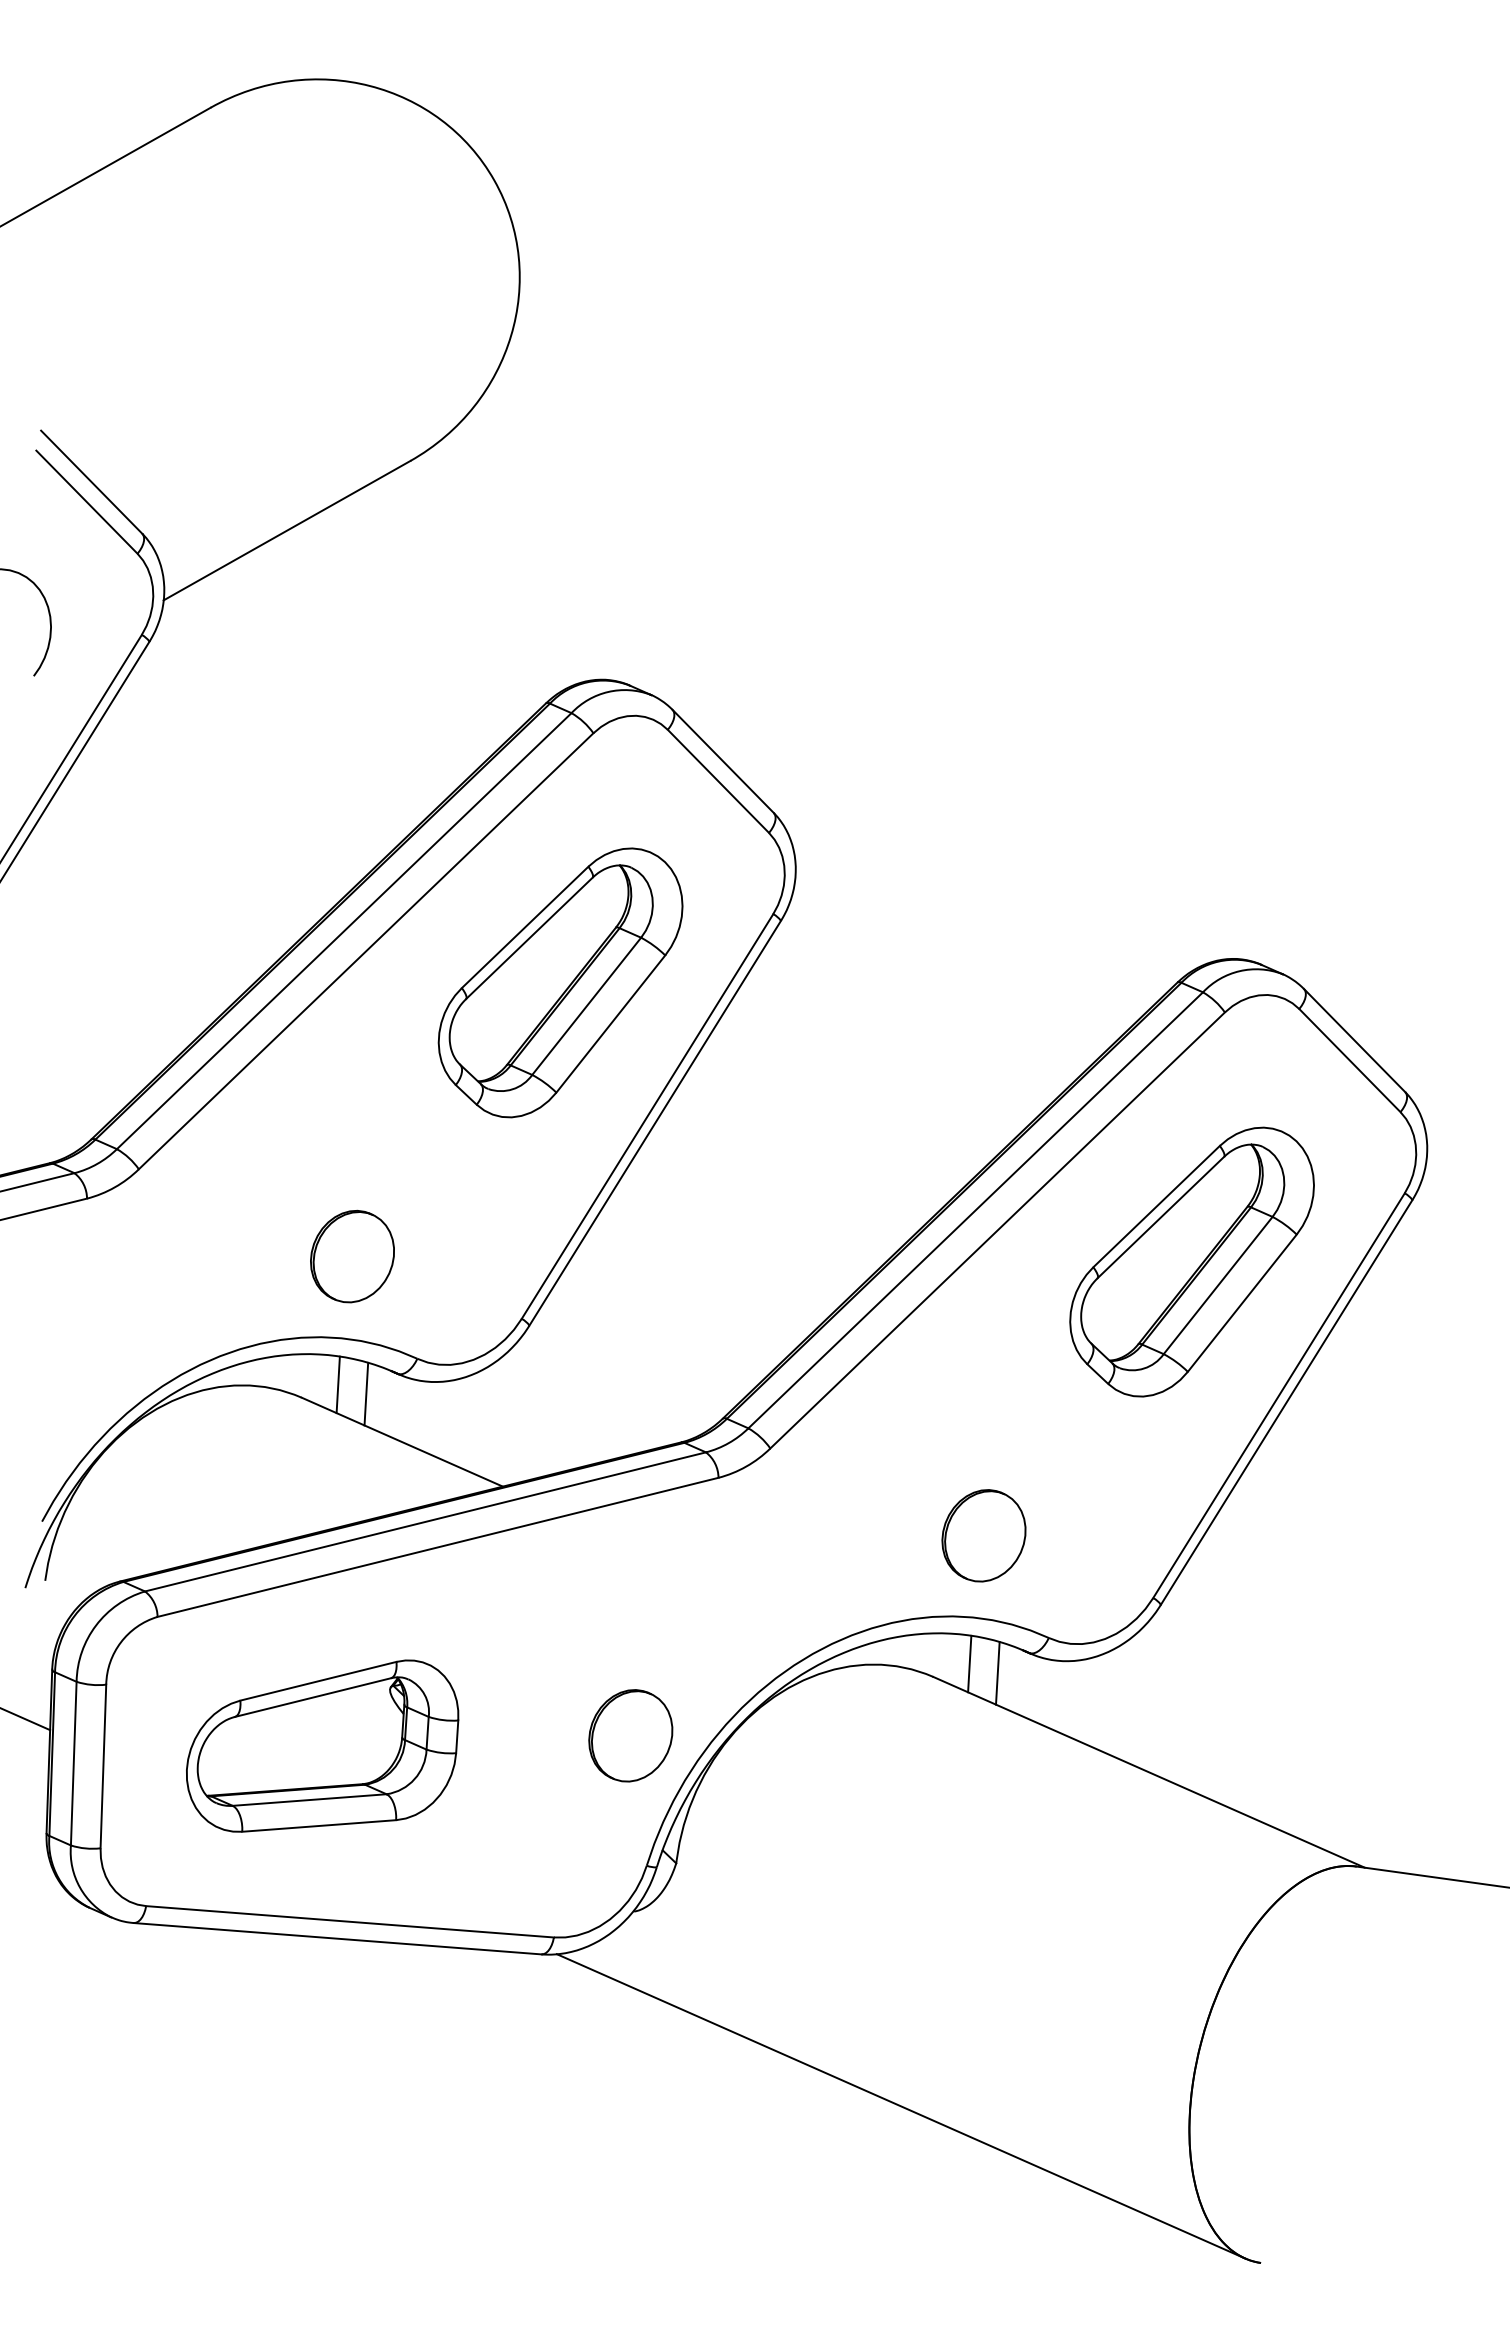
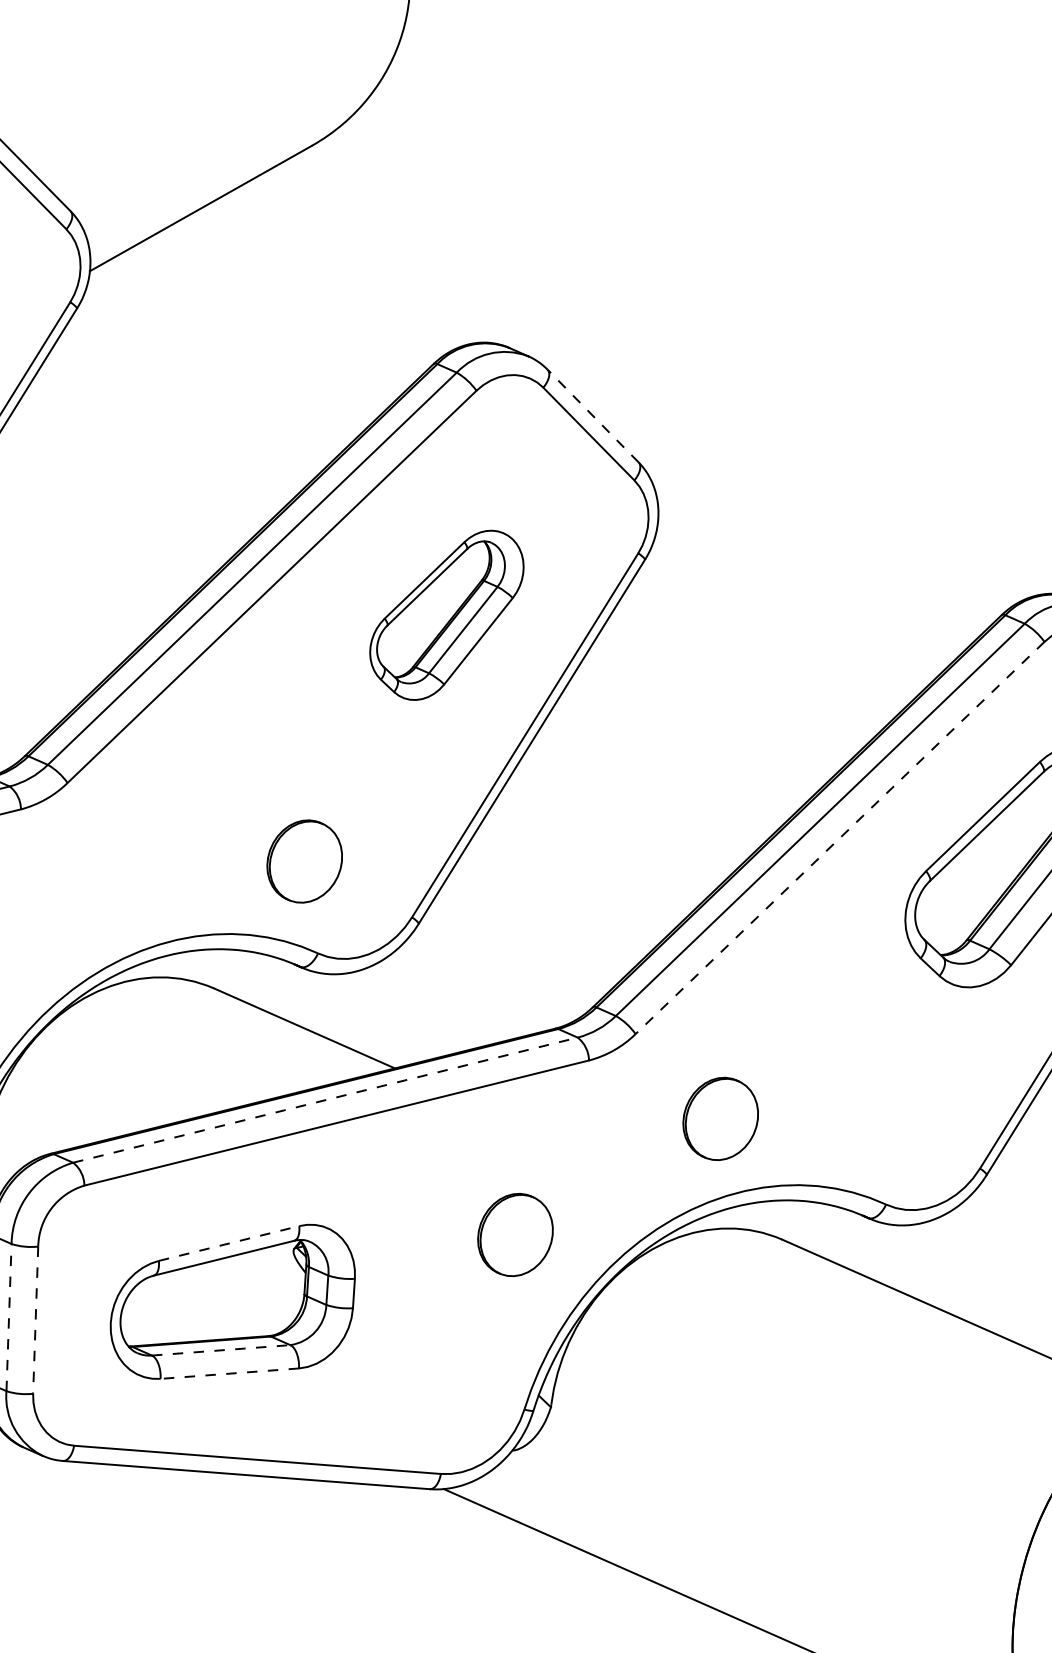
line: (722, 761) -> (592, 416), solid -> dashed
part: (560, 982) -> (446, 614), size x0.7
line: (997, 1230) -> (839, 838), solid -> dashed
part: (352, 1256) -> (304, 861), moved
line: (337, 1384) -> (246, 976), removed
line: (366, 1393) -> (272, 984), removed
line: (425, 1521) -> (325, 1099), solid -> dashed
part: (983, 1535) -> (720, 1118), moved
line: (969, 1663) -> (814, 1227), removed
line: (997, 1673) -> (839, 1236), removed
line: (318, 1681) -> (229, 1243), solid -> dashed
part: (630, 1735) -> (515, 1234), moved
line: (73, 1763) -> (8, 1317), solid -> dashed
line: (103, 1766) -> (35, 1320), solid -> dashed
line: (310, 1800) -> (221, 1350), solid -> dashed
line: (318, 1826) -> (229, 1374), solid -> dashed

